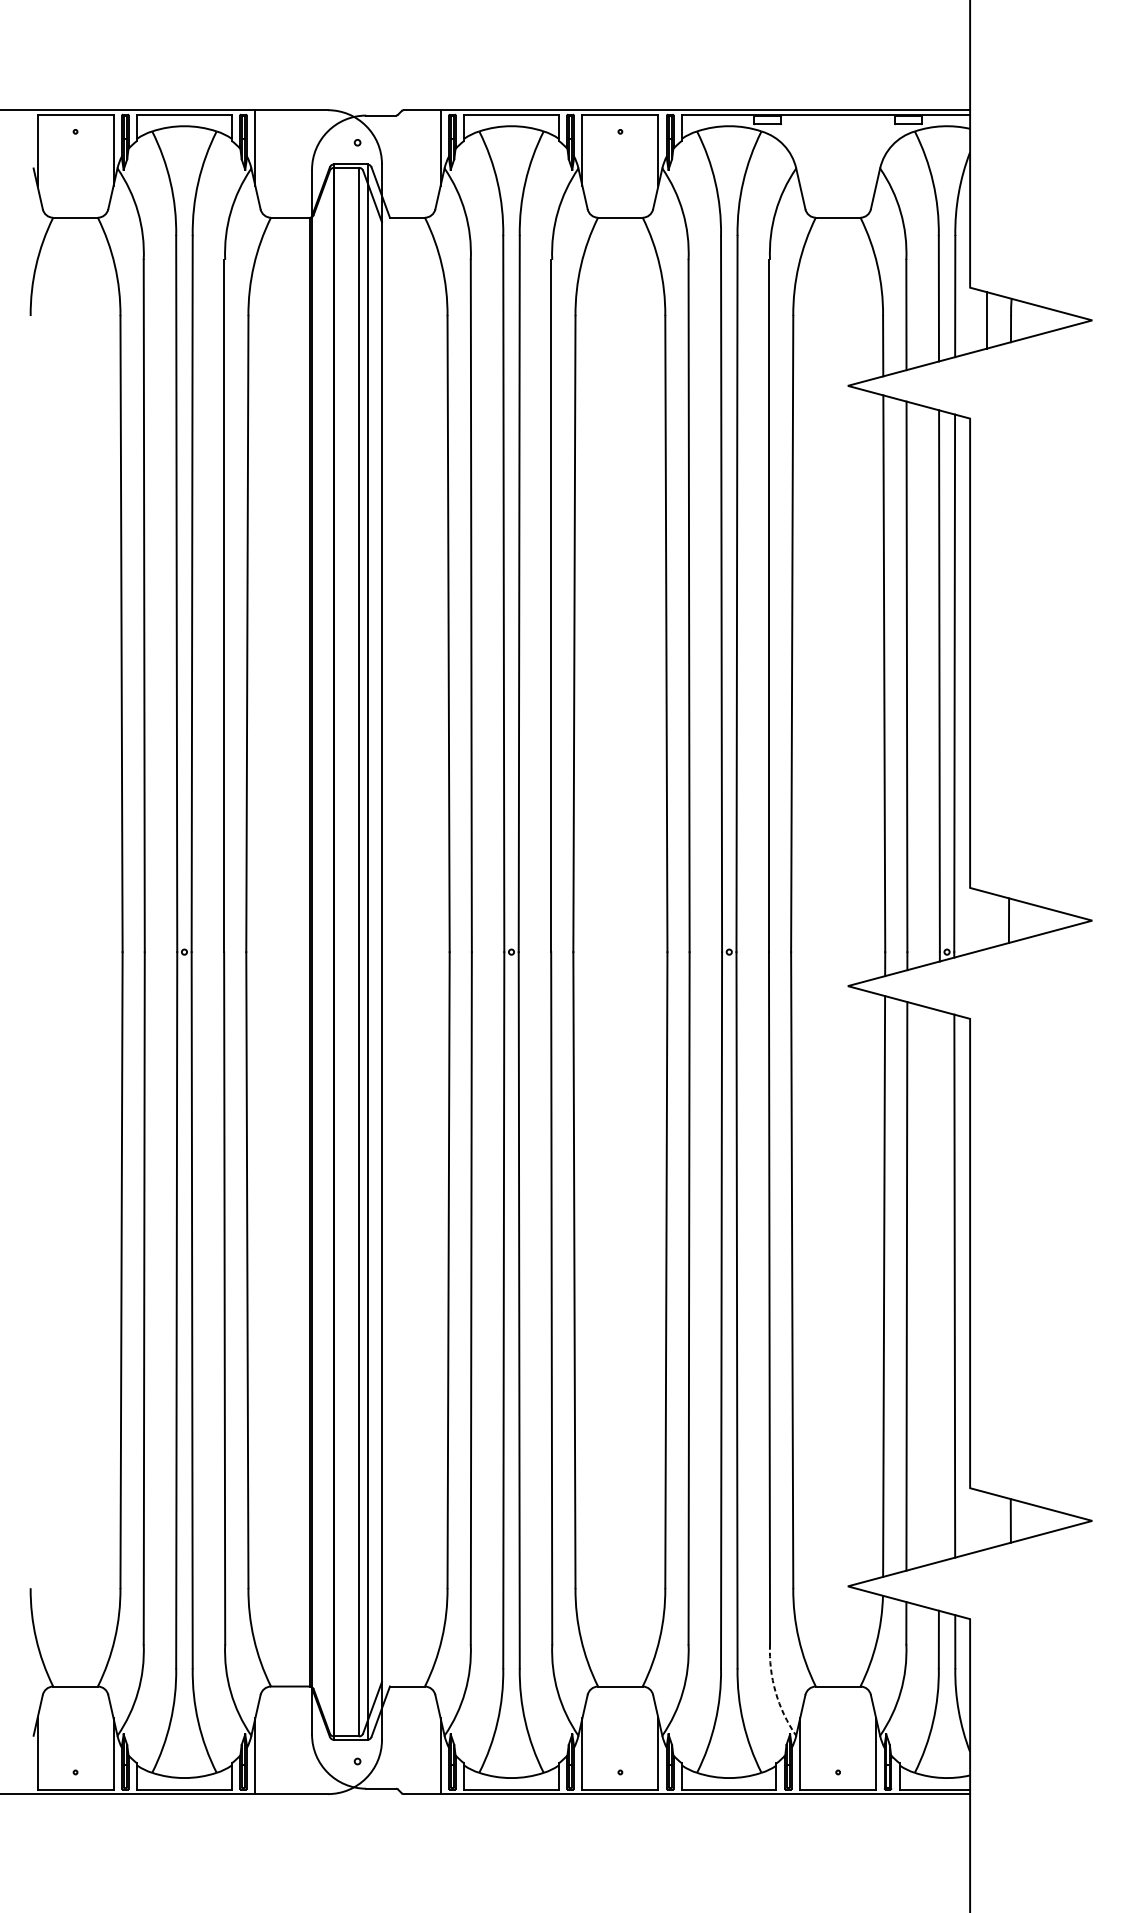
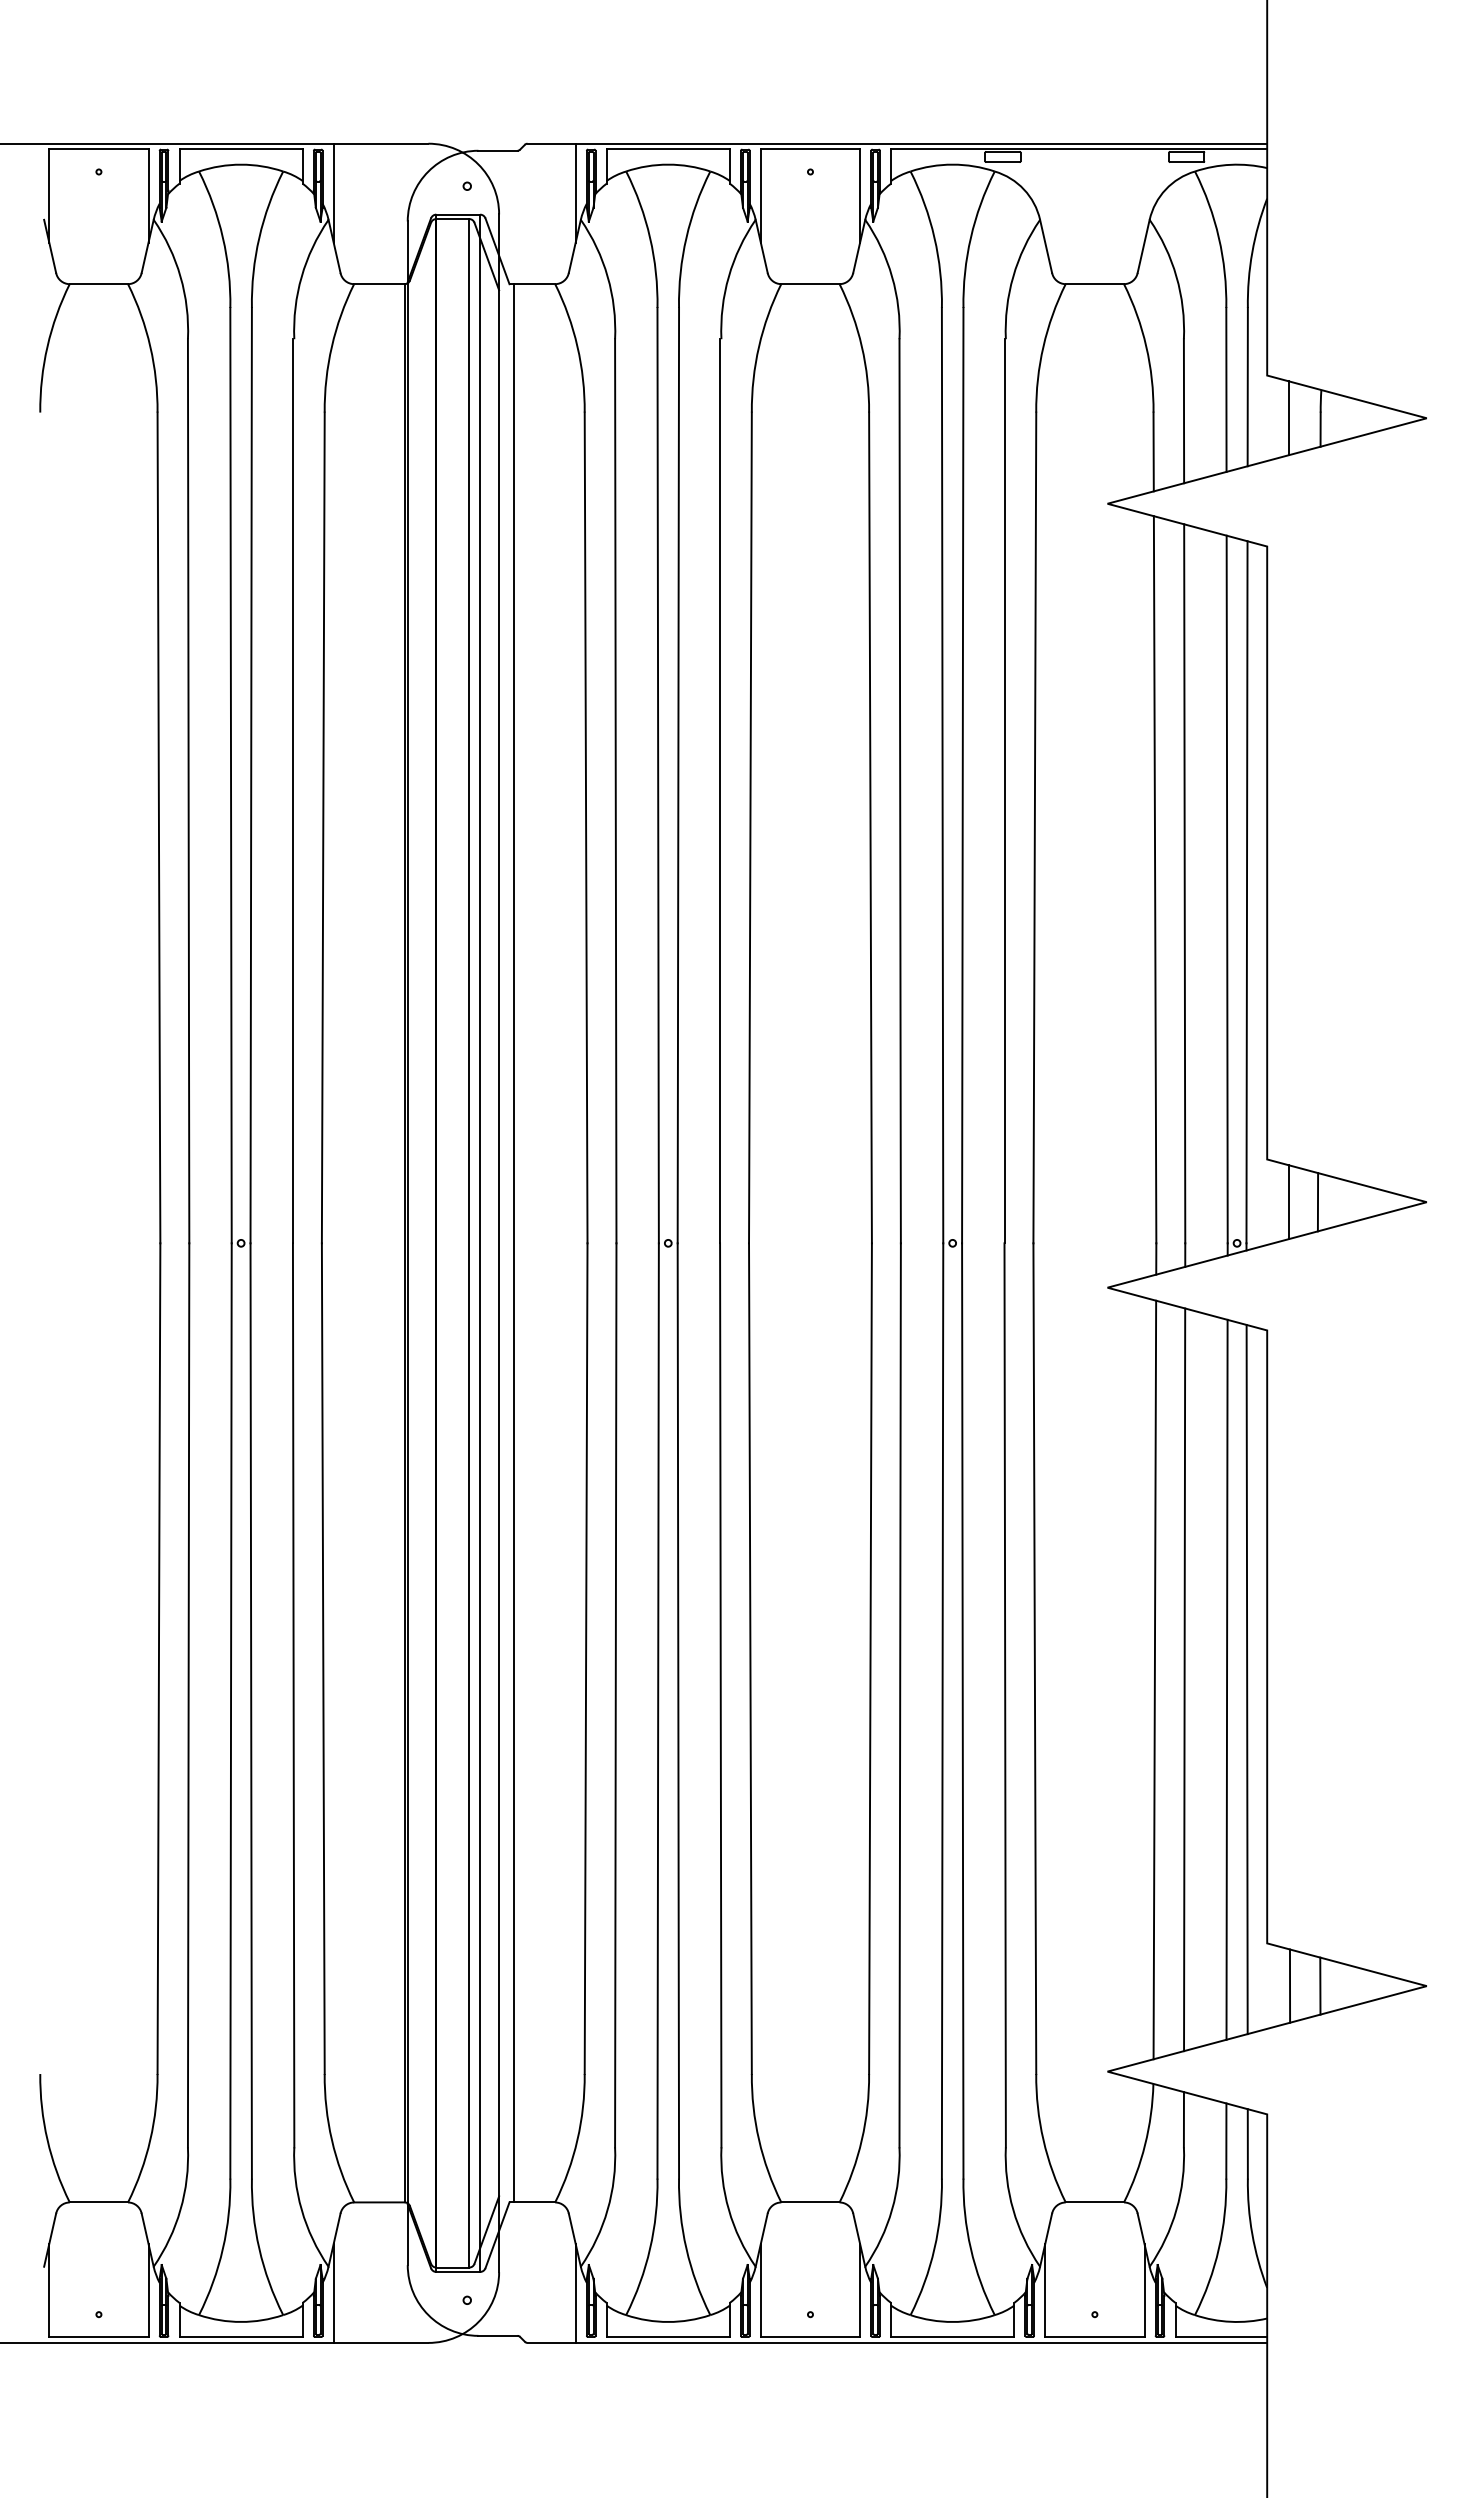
line: (986, 920) -> (1288, 1202), added
line: (393, 952) -> (514, 1243), added
line: (938, 1286) -> (1226, 1679), added
line: (987, 1520) -> (1289, 1985), added
arc: (775, 1691) -> (1013, 2209), dashed -> solid

